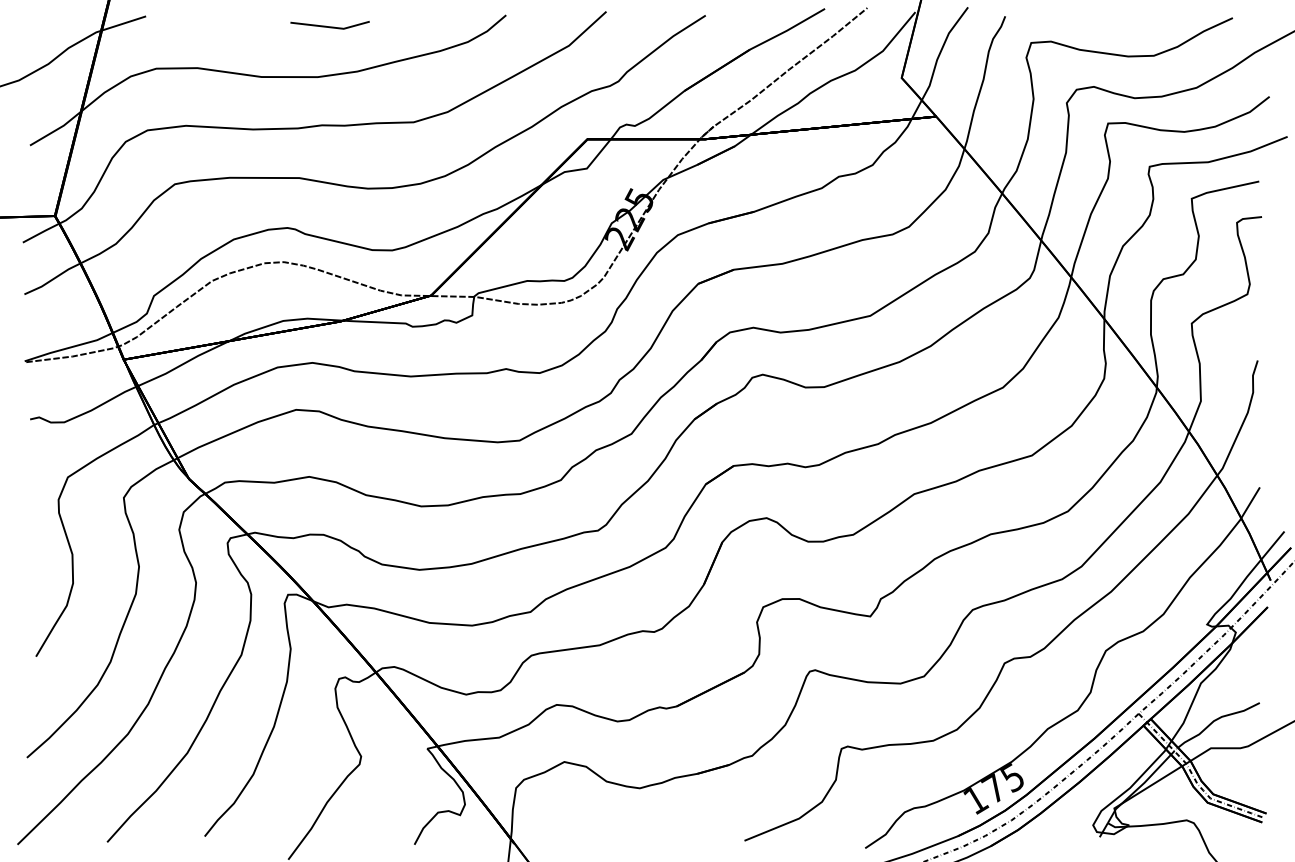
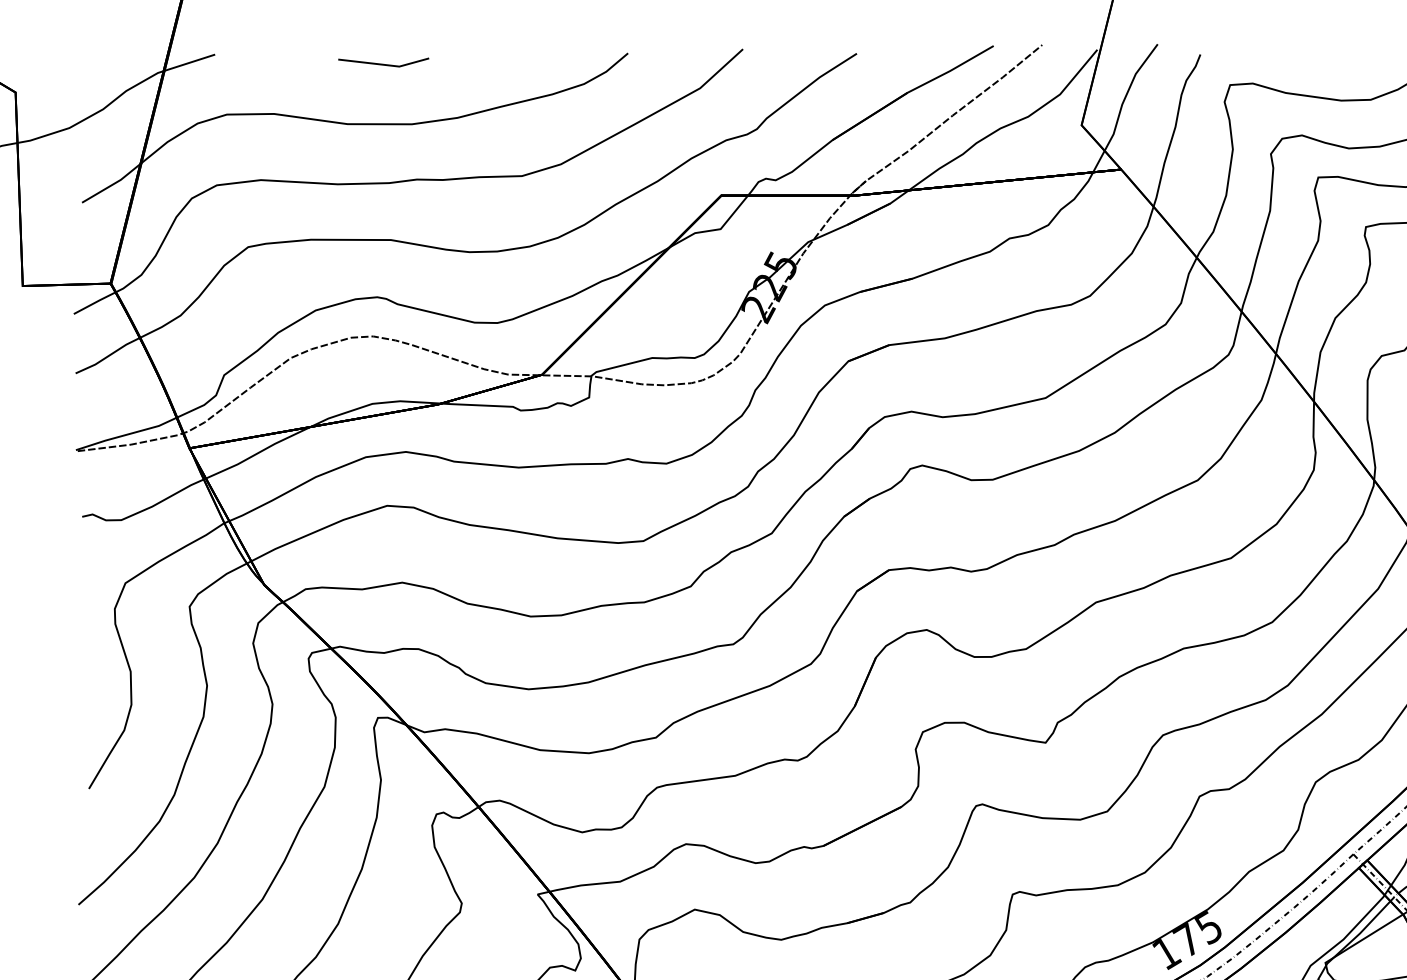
line: (329, 26) -> (383, 63), moved

